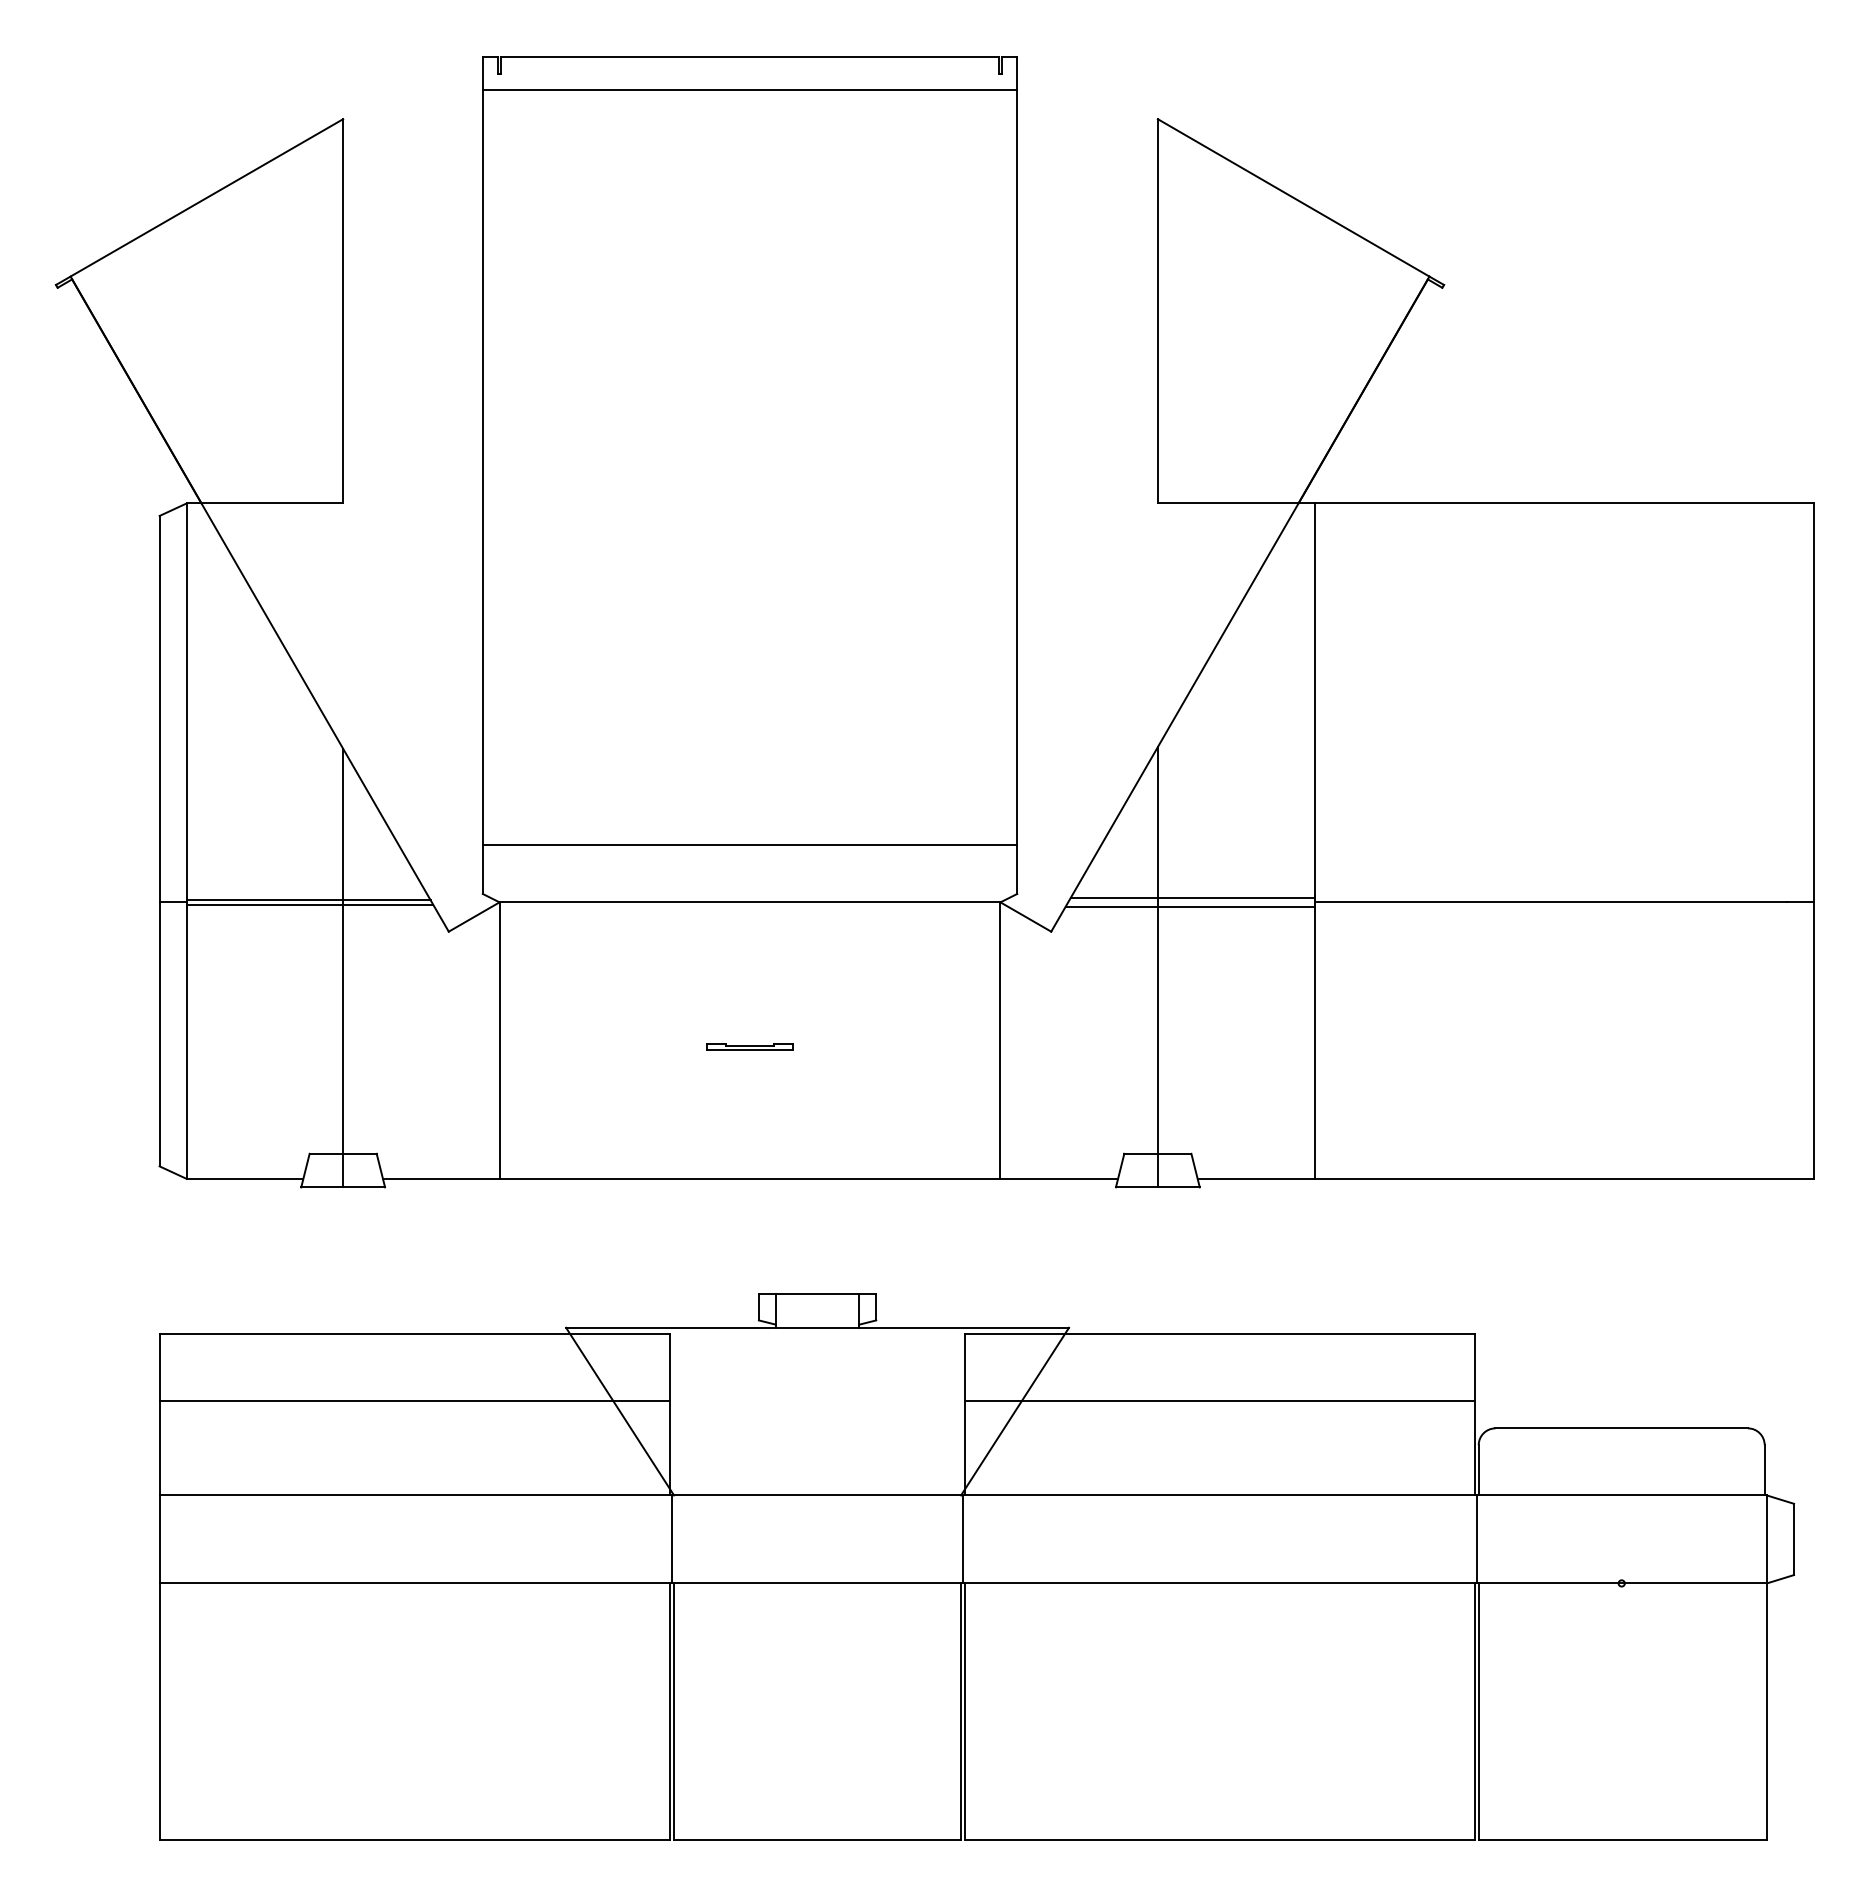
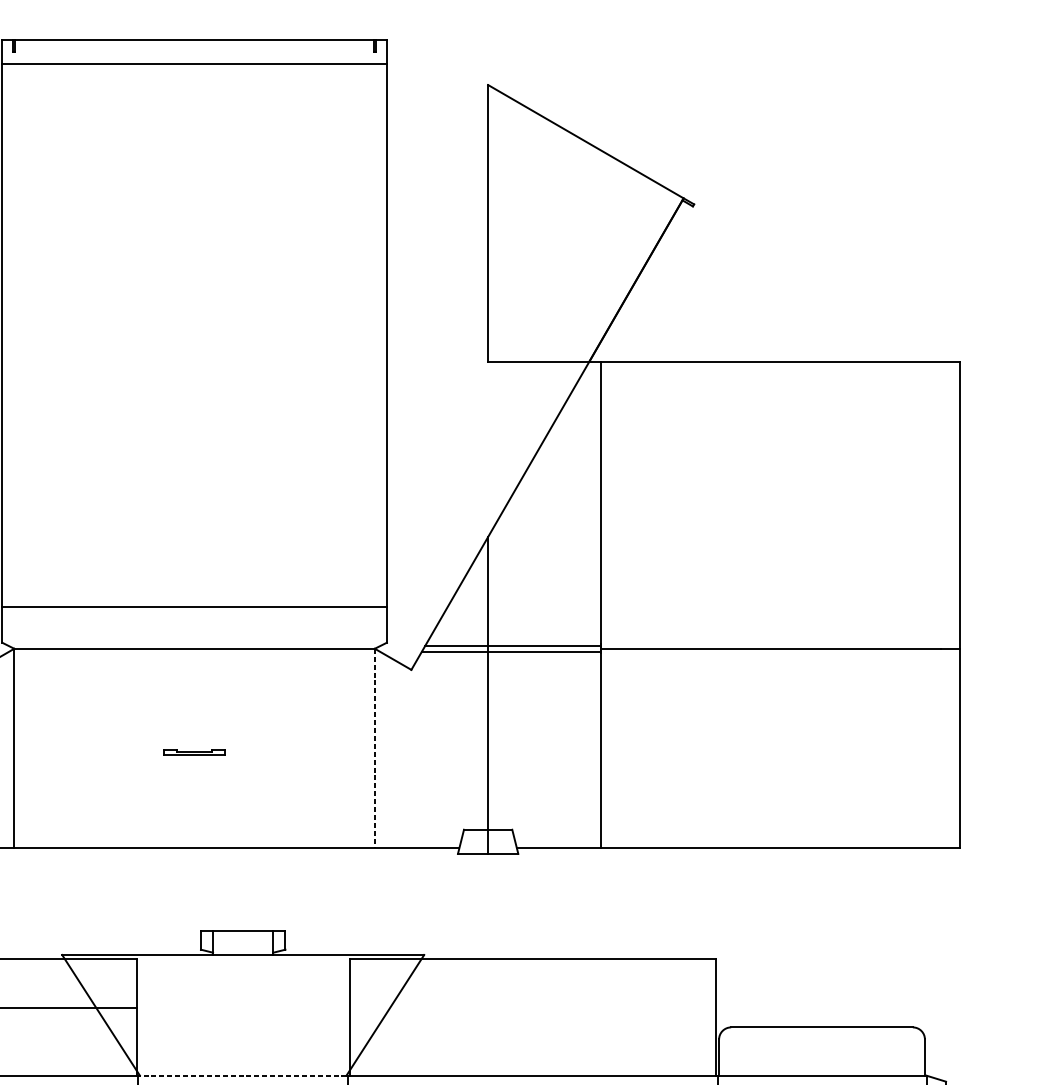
line: (1000, 1041) -> (374, 748), solid -> dashed
line: (1219, 1401) -> (532, 1008), removed
line: (817, 1495) -> (243, 1075), solid -> dashed

